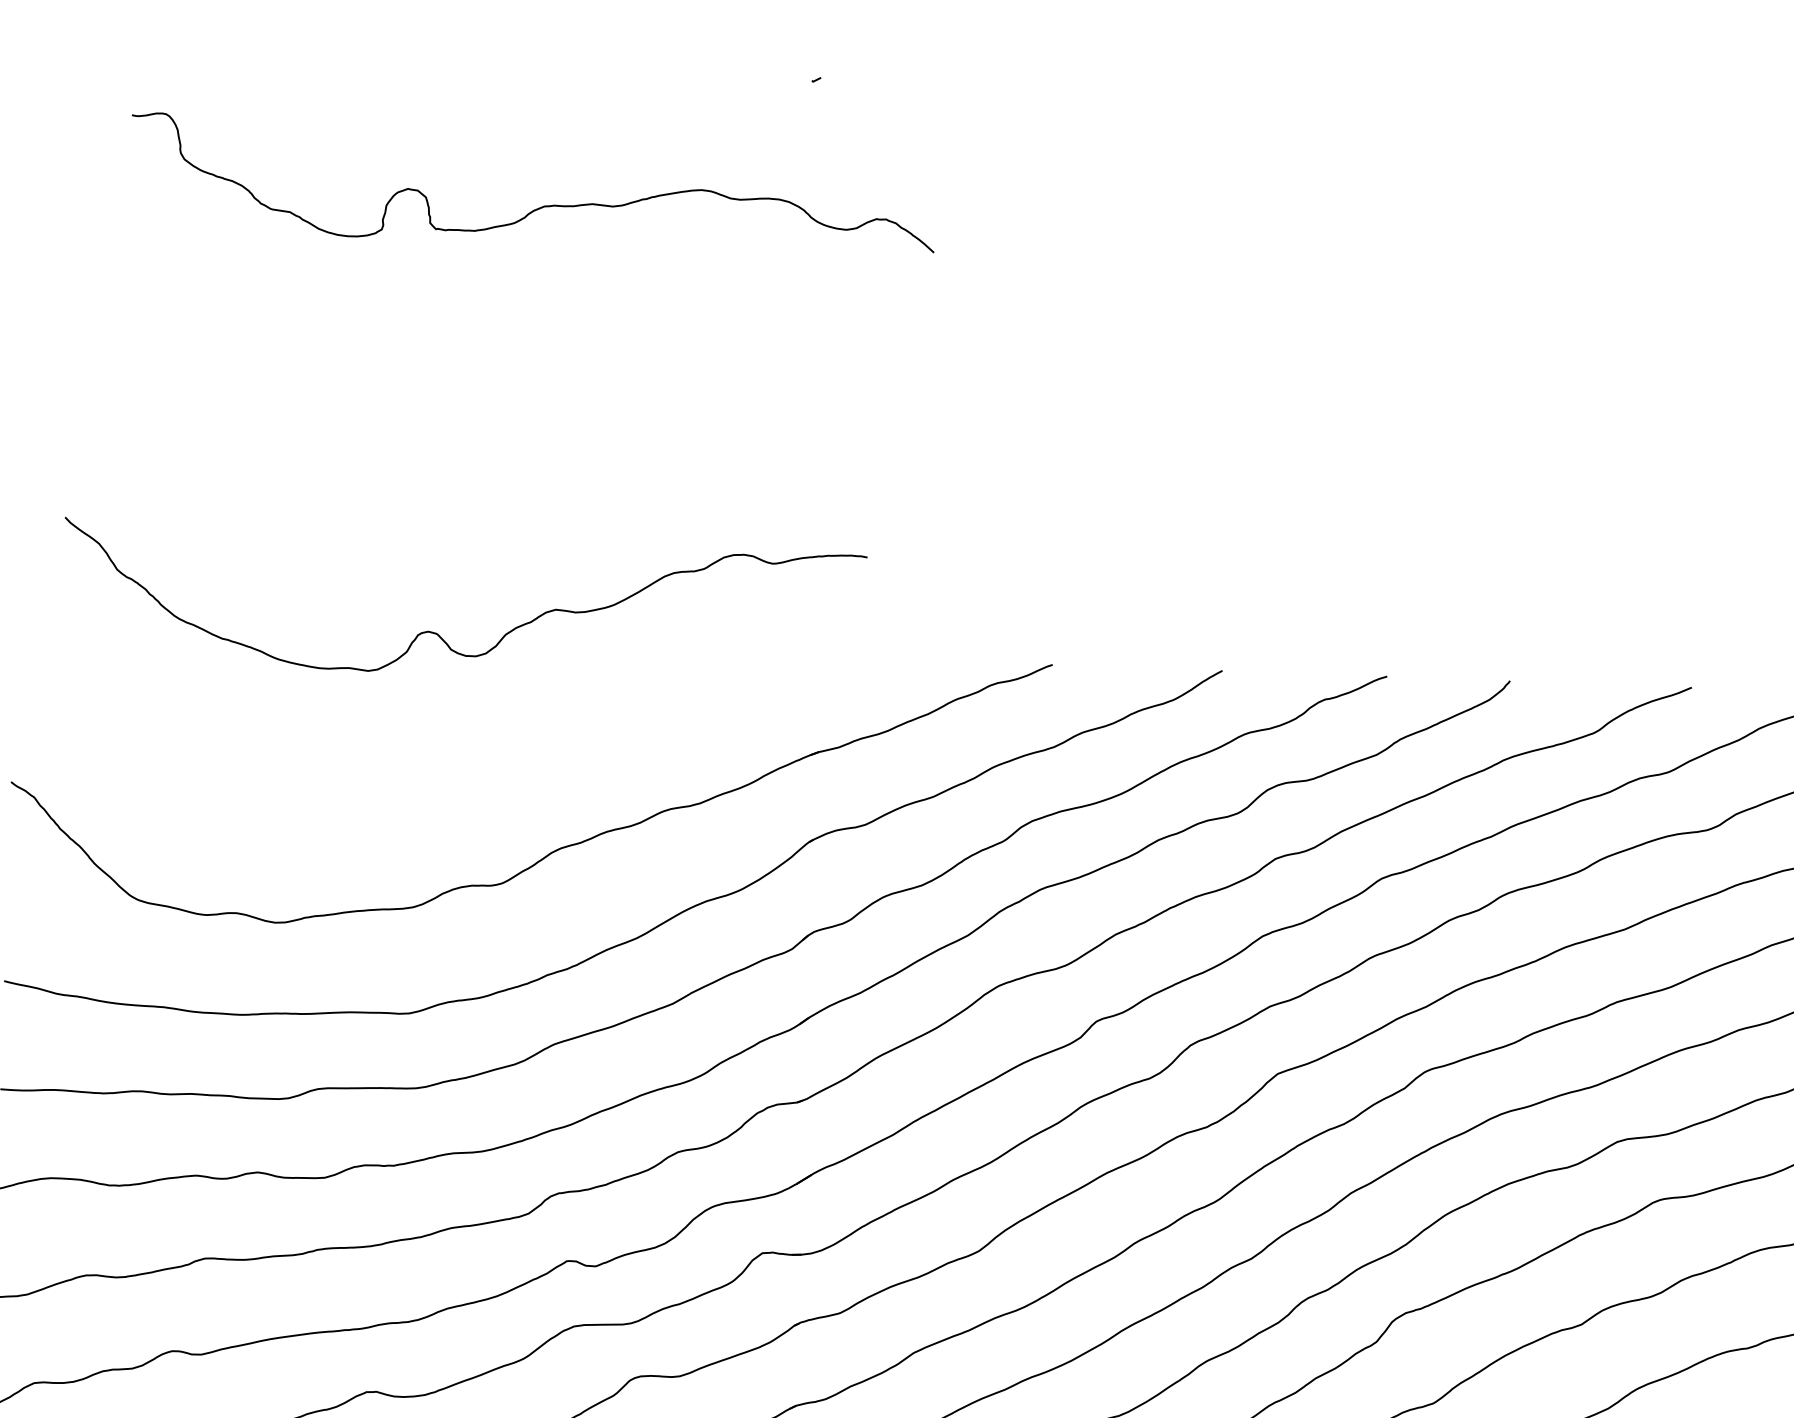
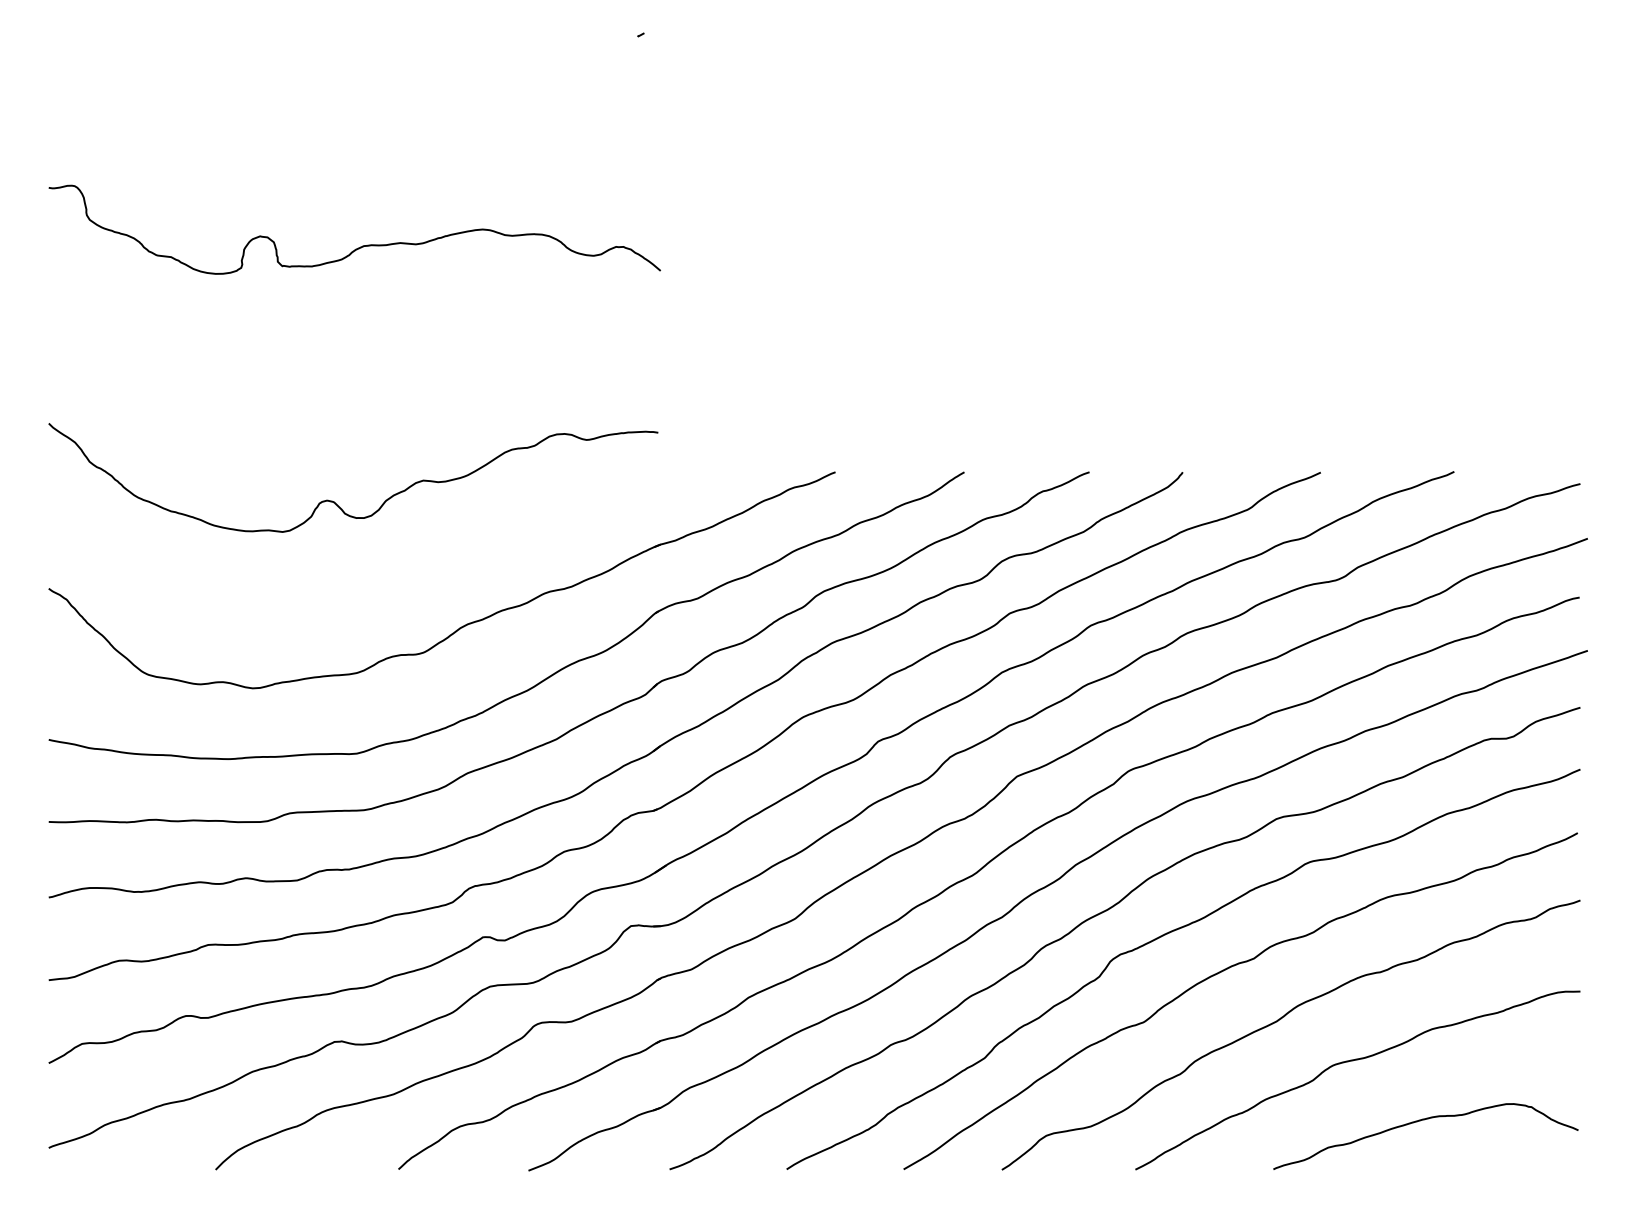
curve: (542, 205) -> (362, 245), moved
curve: (437, 633) -> (334, 501), moved

